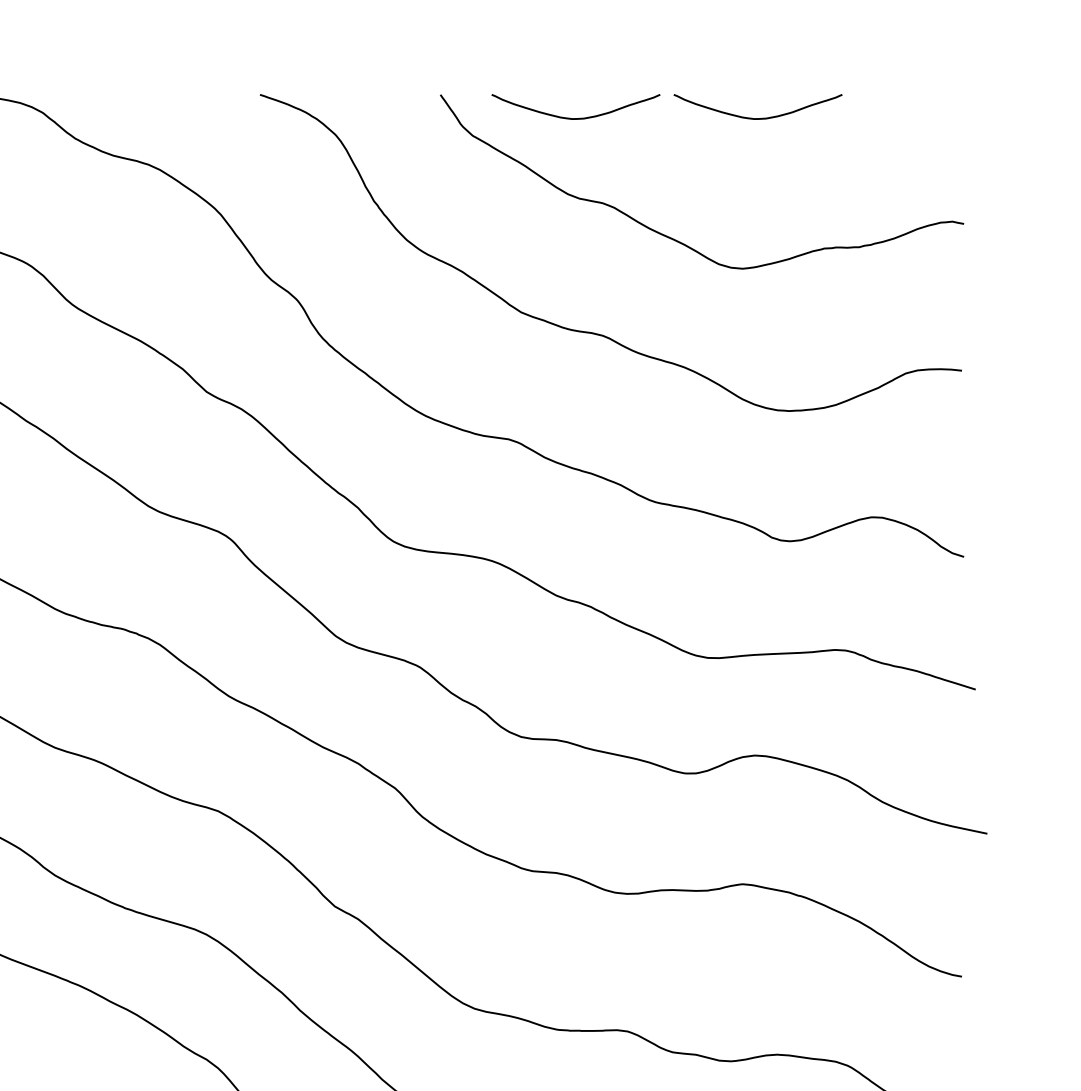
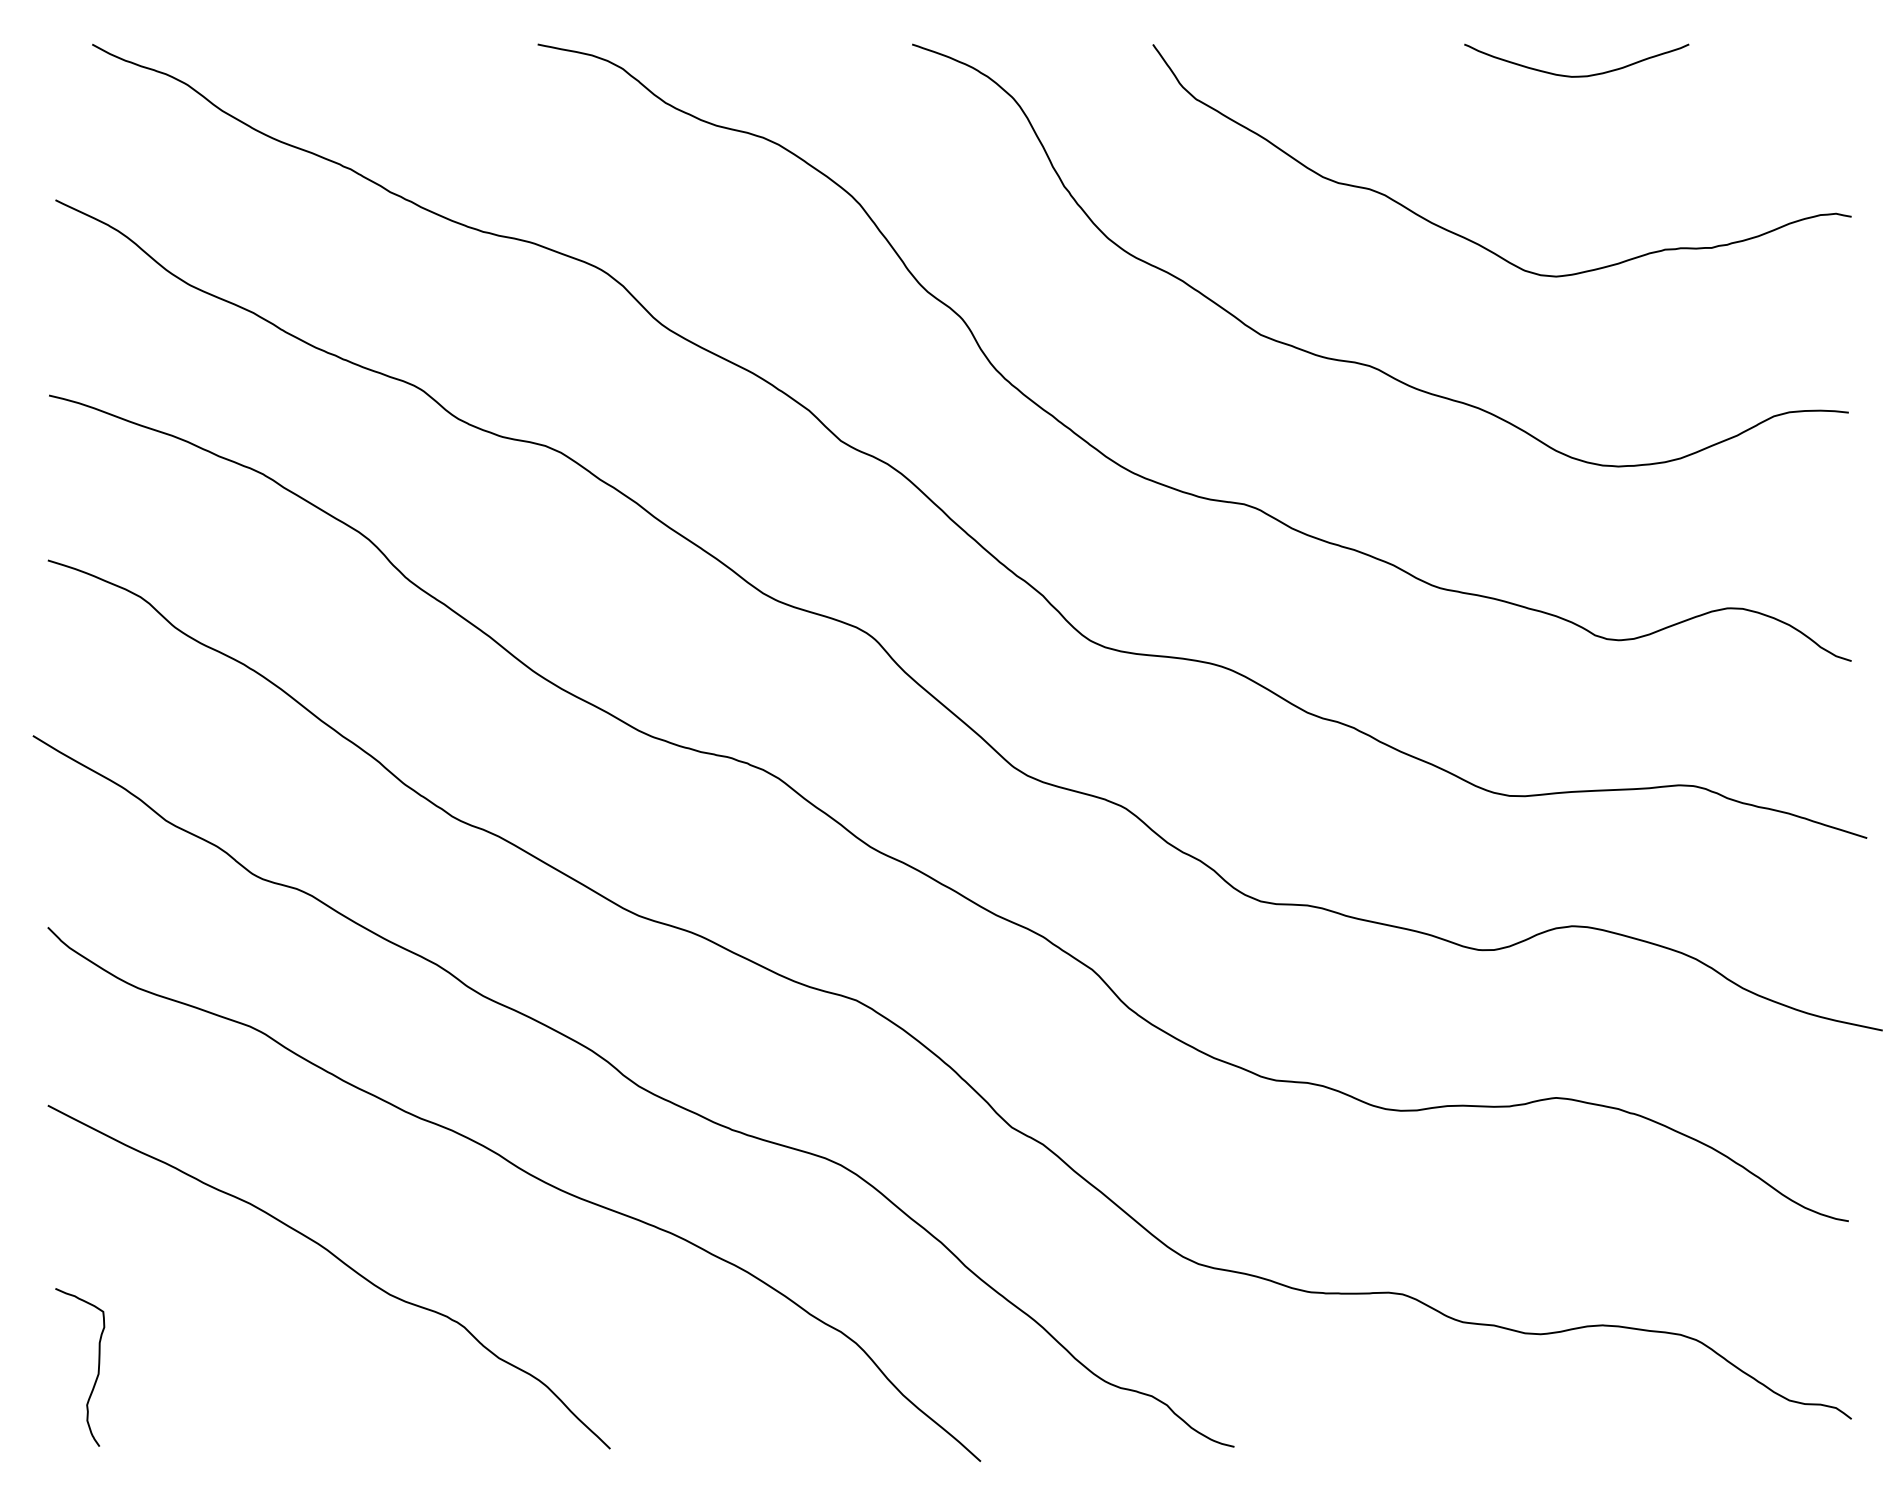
curve: (575, 118) -> (1333, 75), removed

